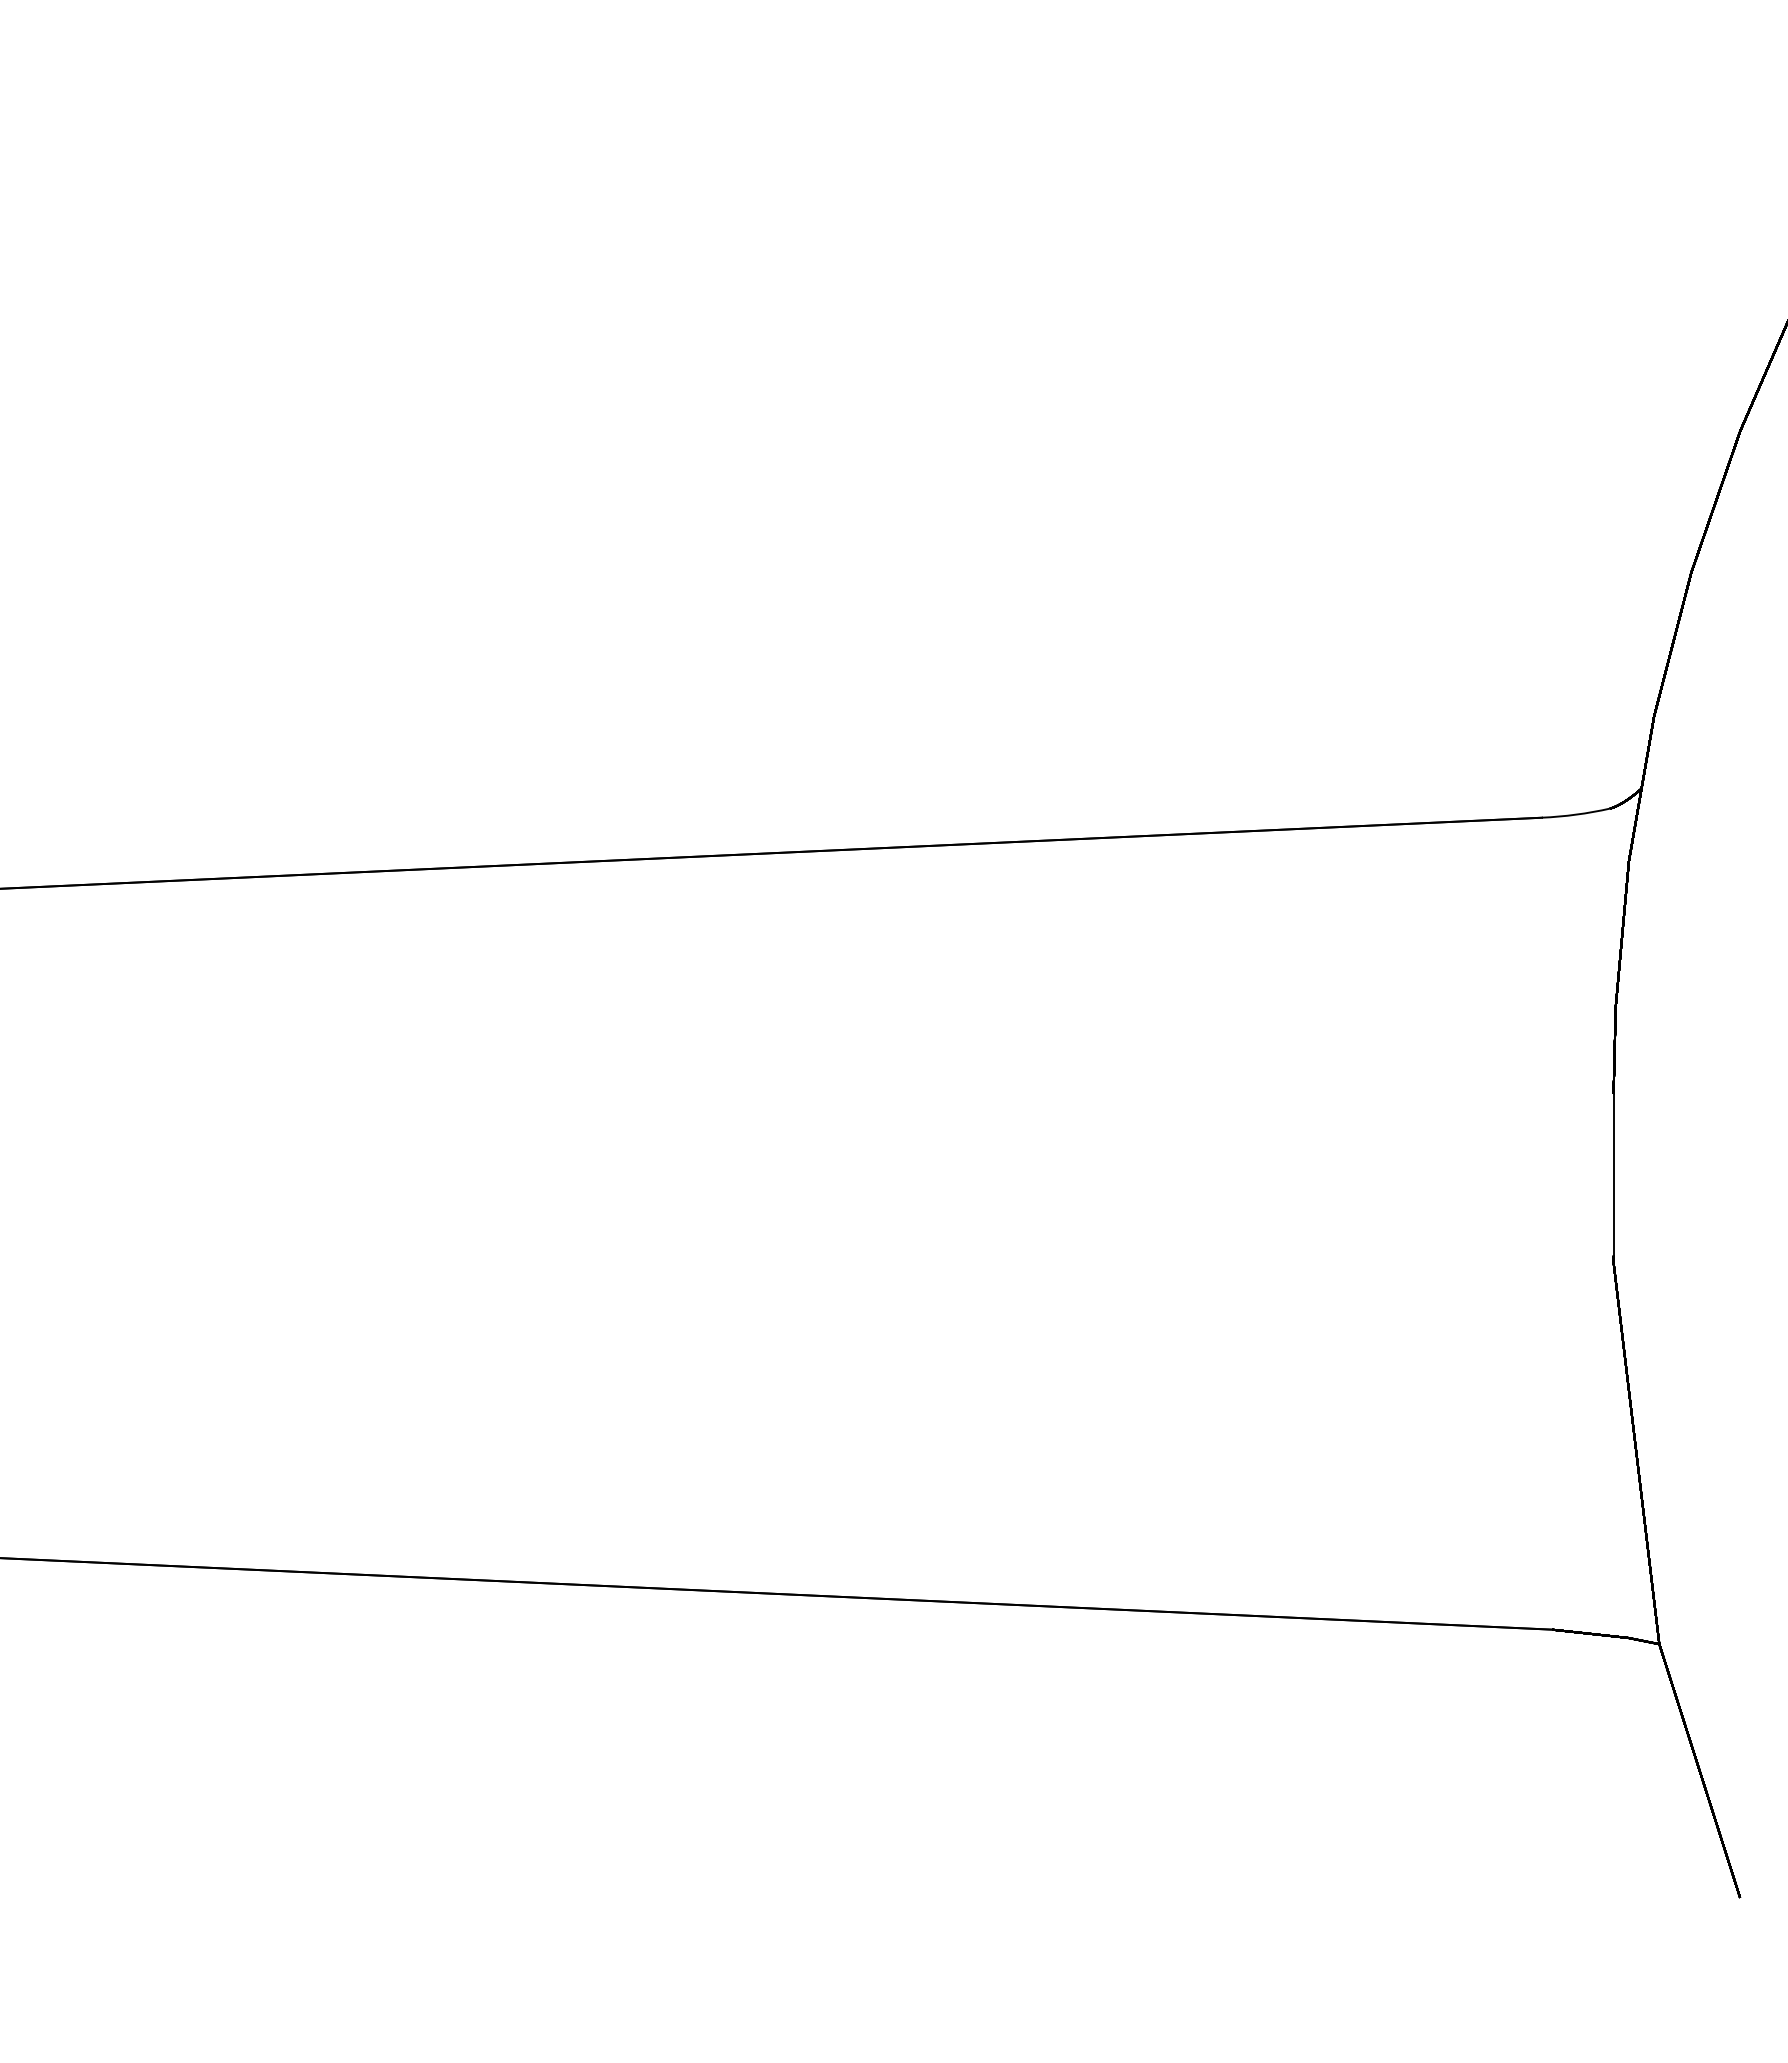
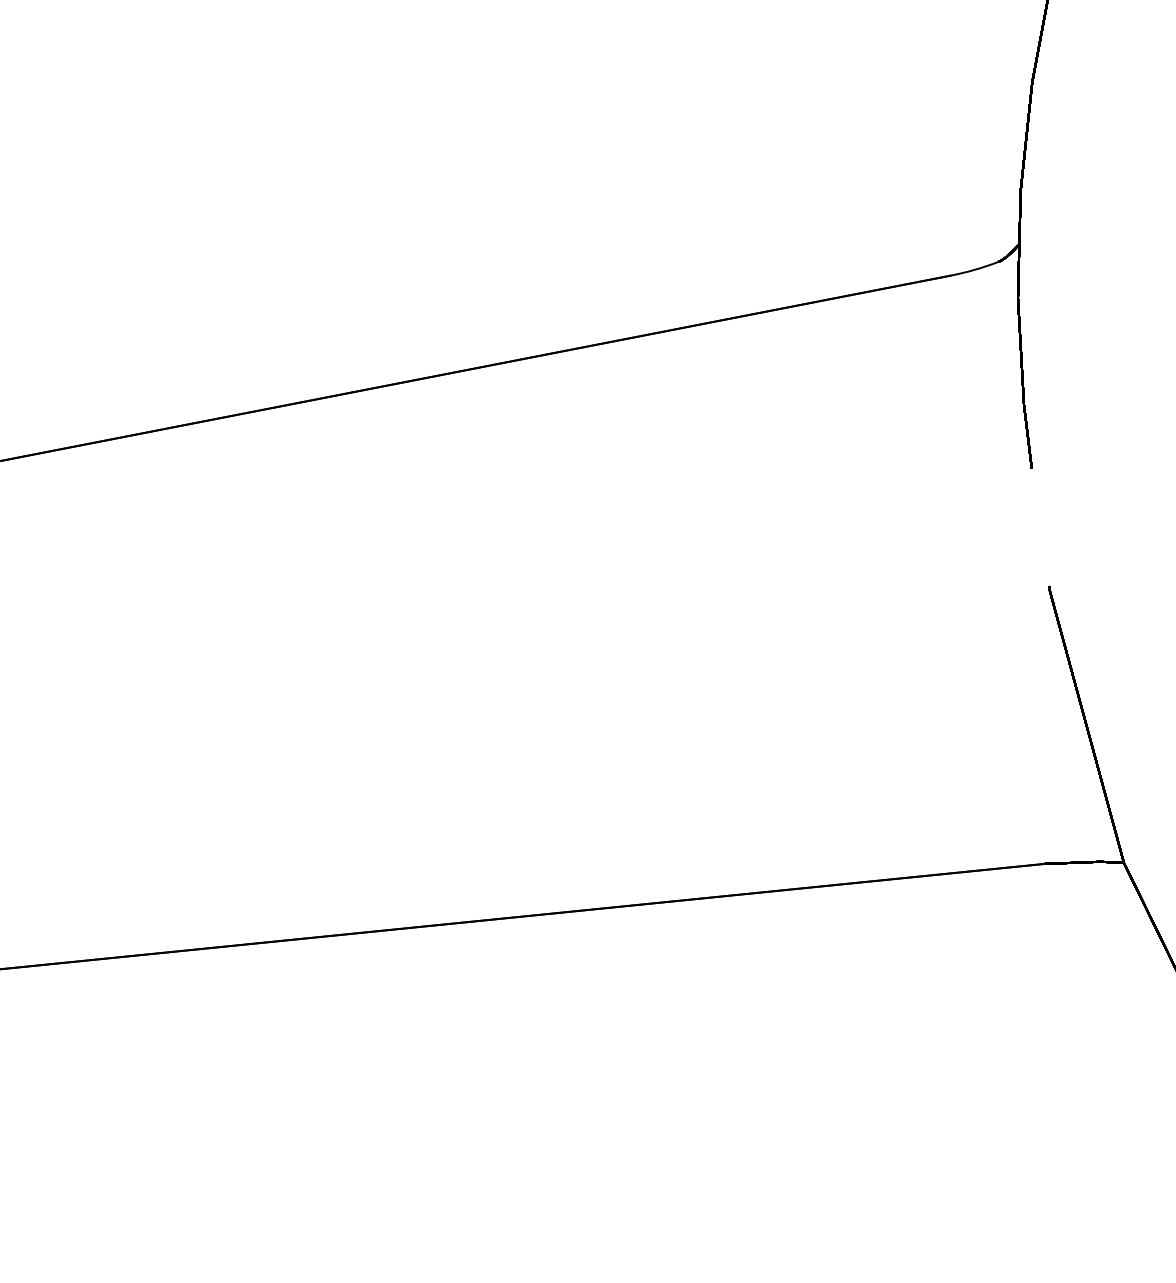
line: (1613, 1174) -> (1040, 527), removed

